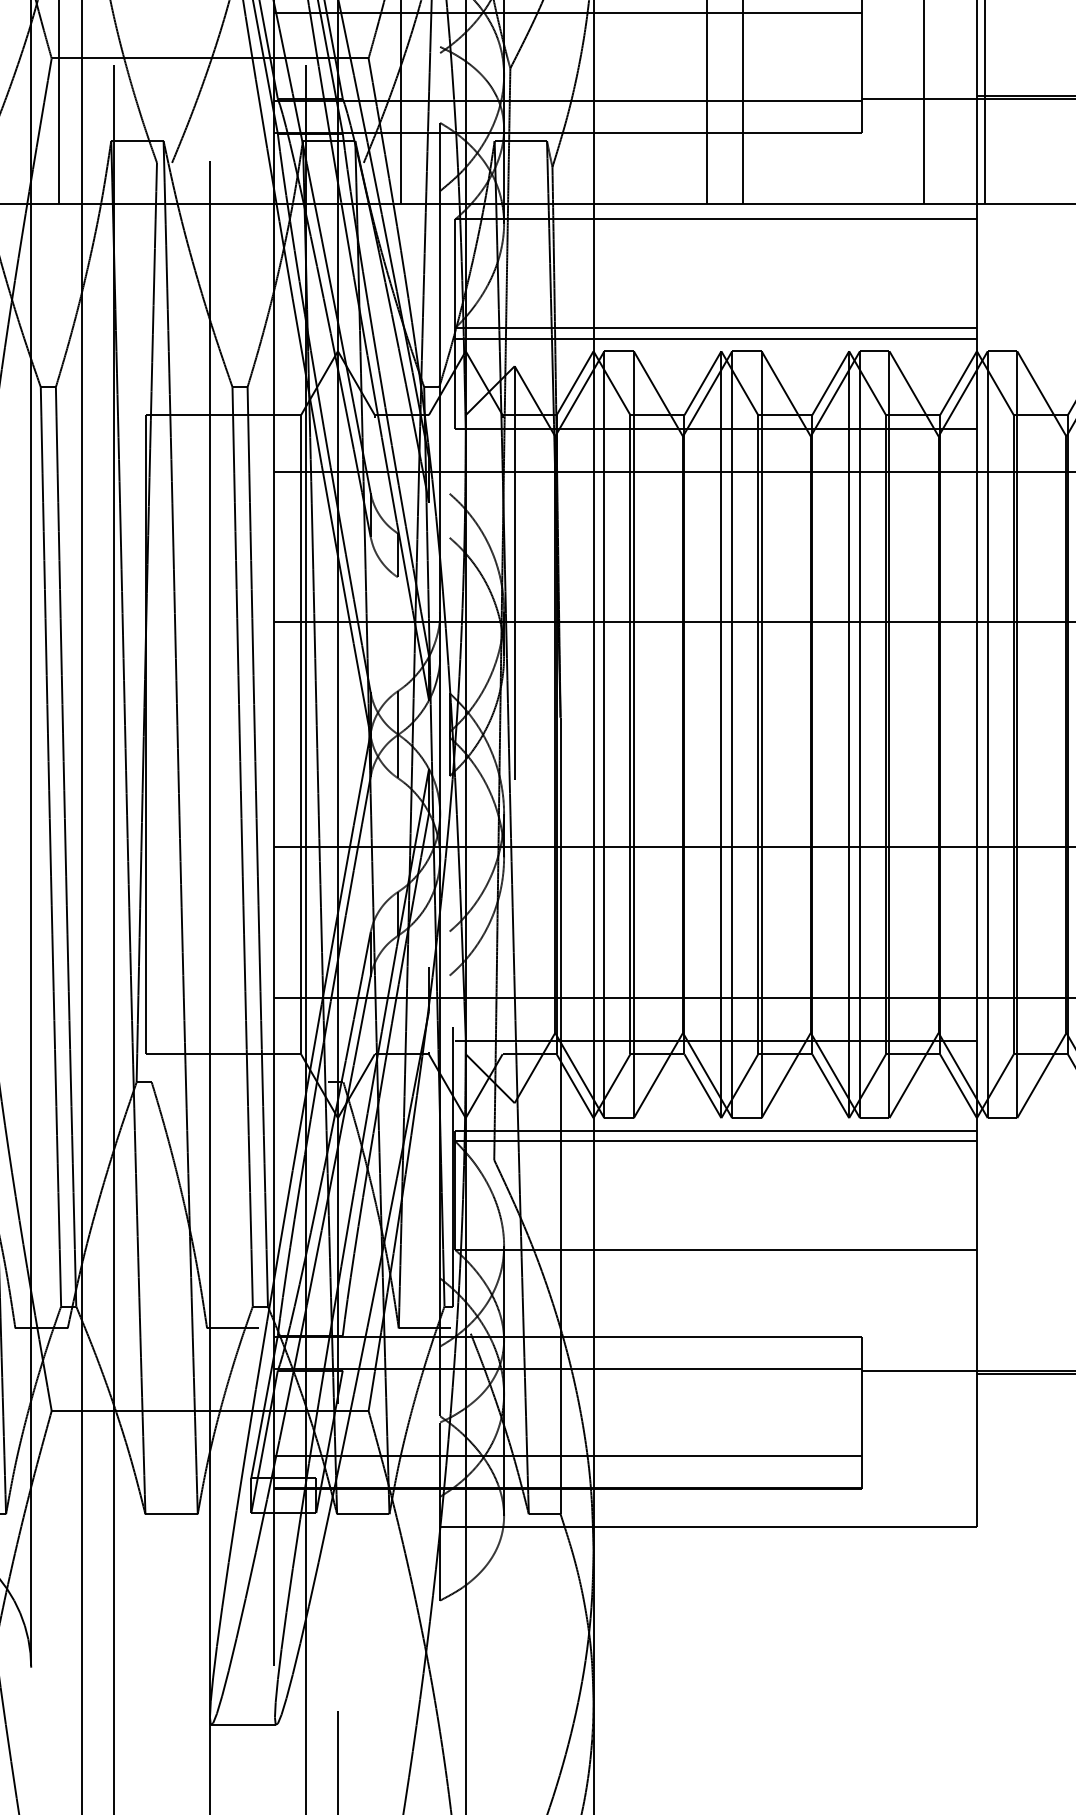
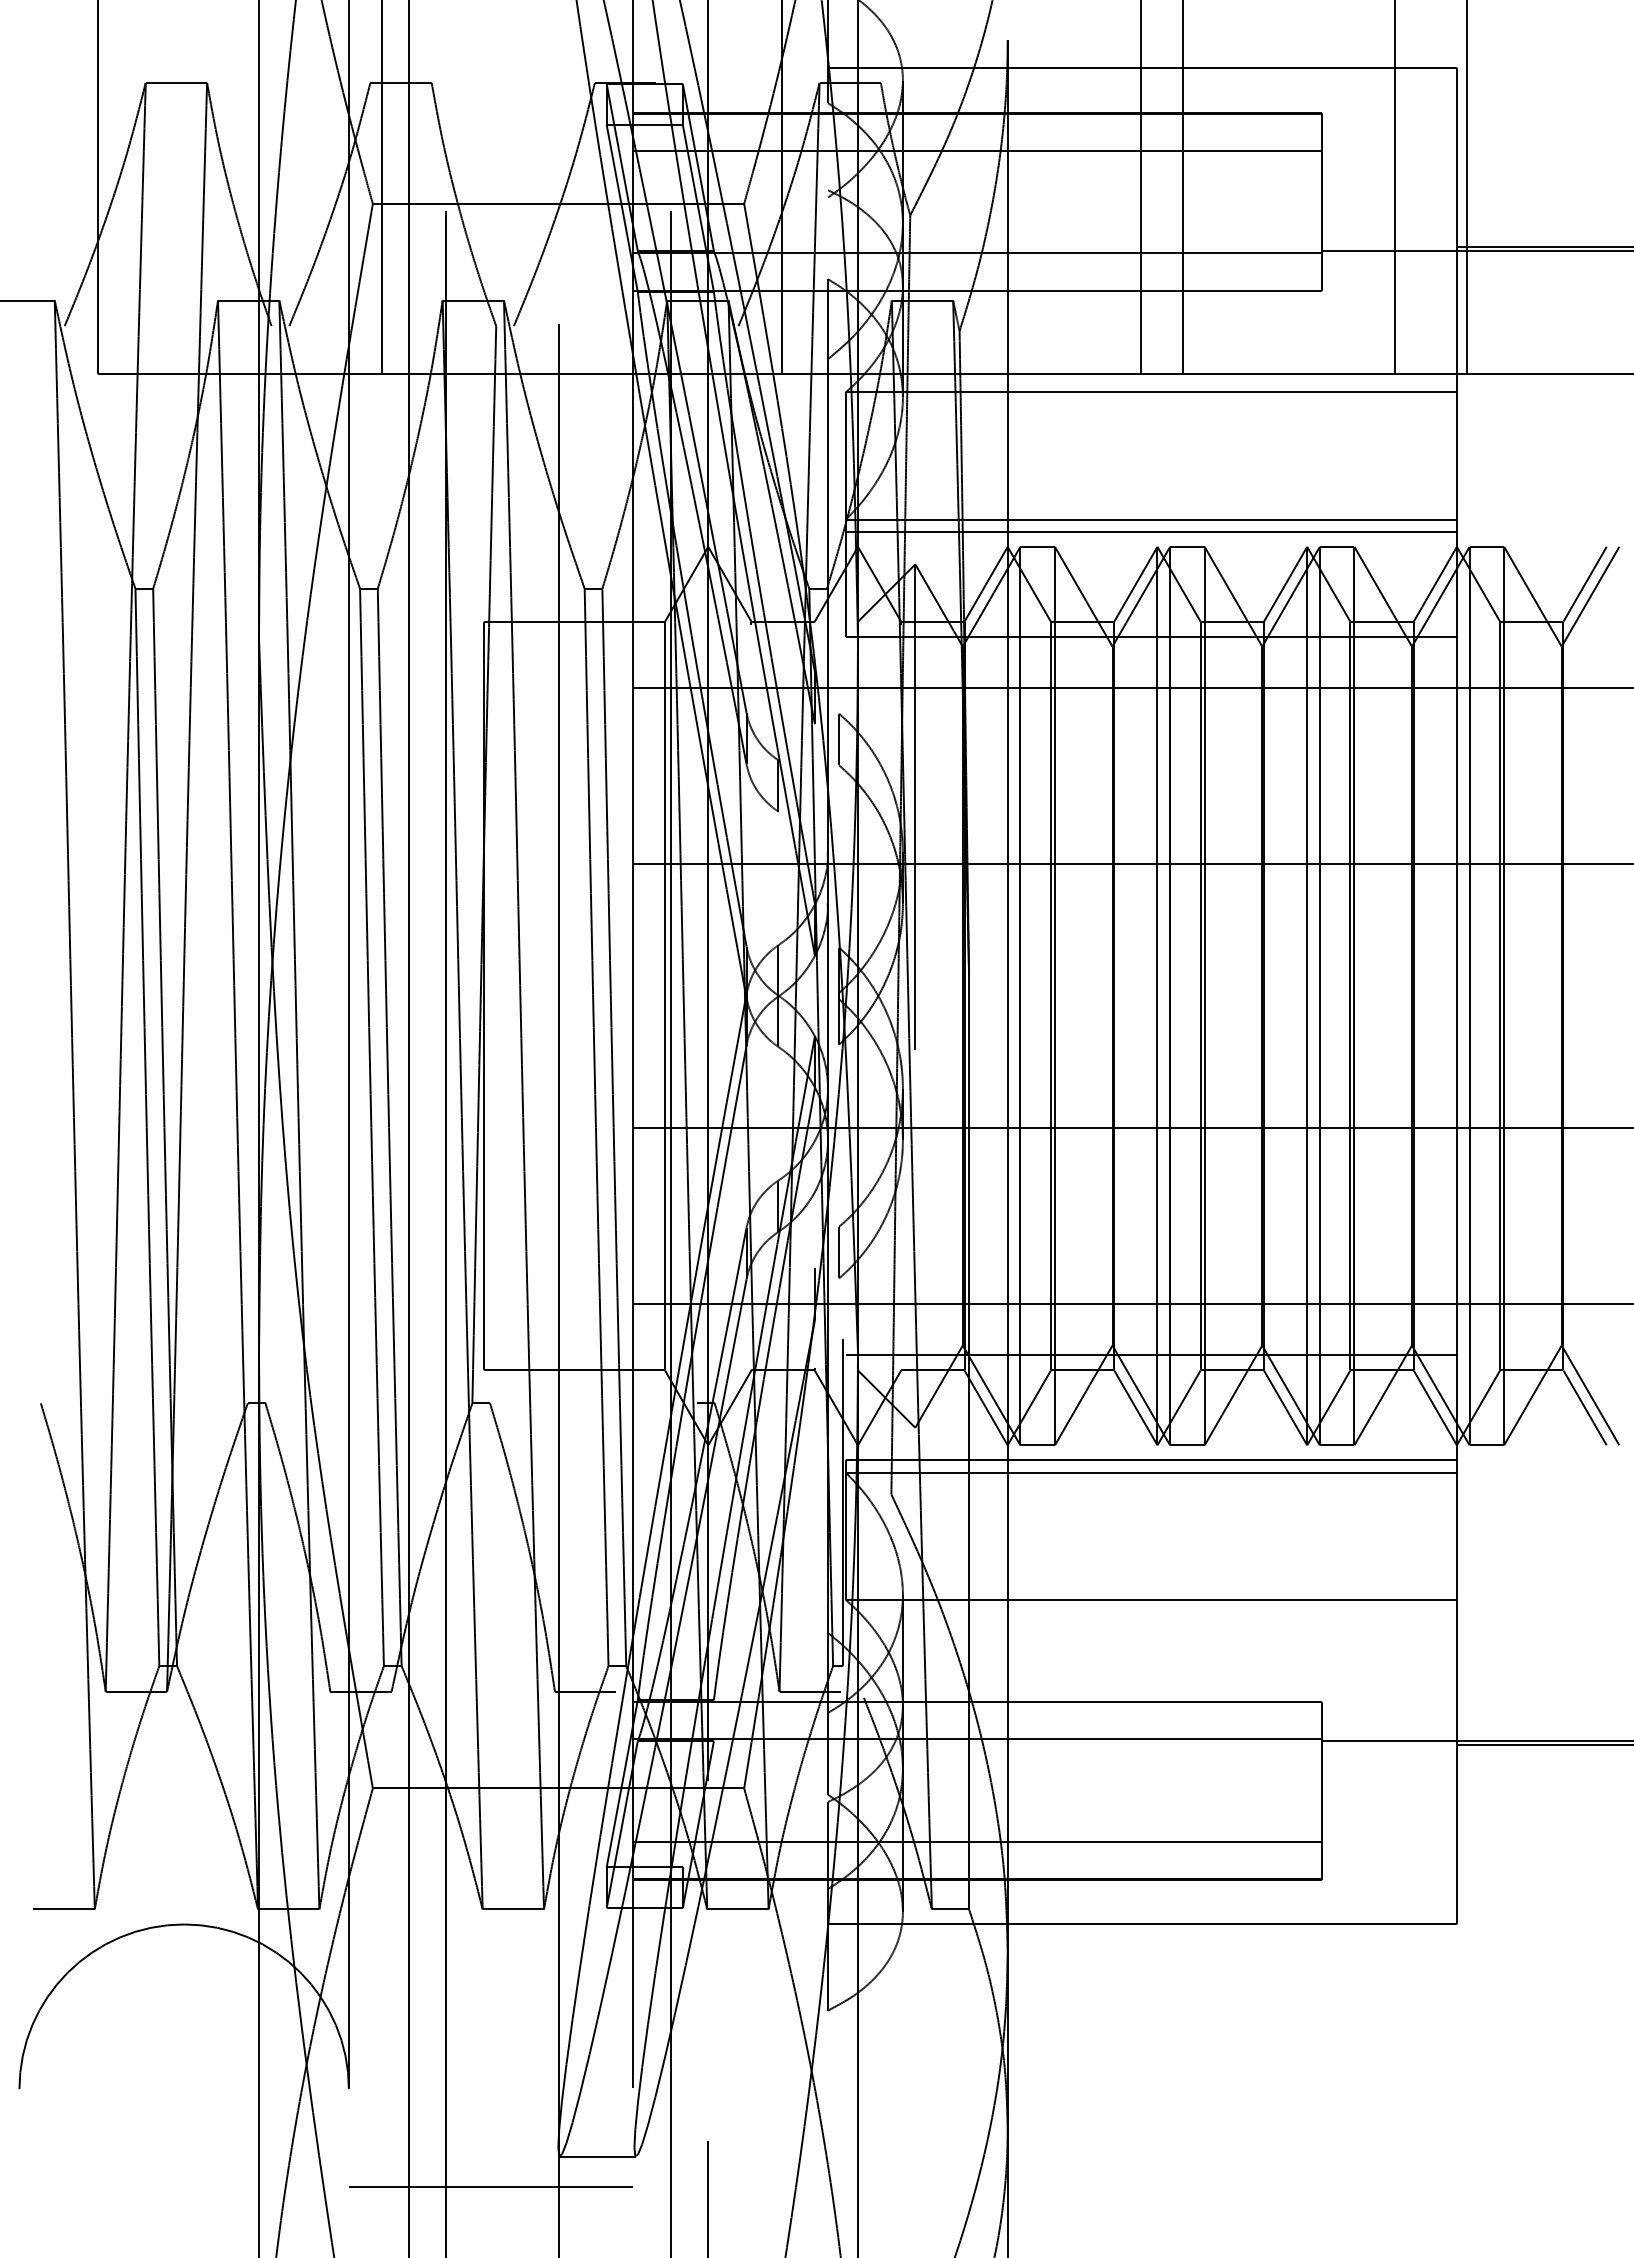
line: (449, 515) -> (839, 739), added
line: (449, 953) -> (839, 1252), added
line: (152, 1750) -> (490, 2186), added

